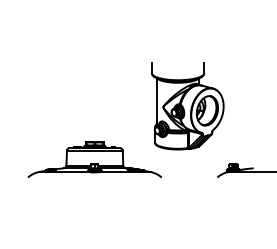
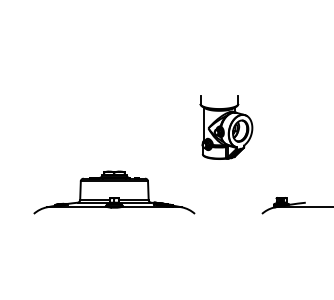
part: (187, 105) -> (226, 127), size x0.6

